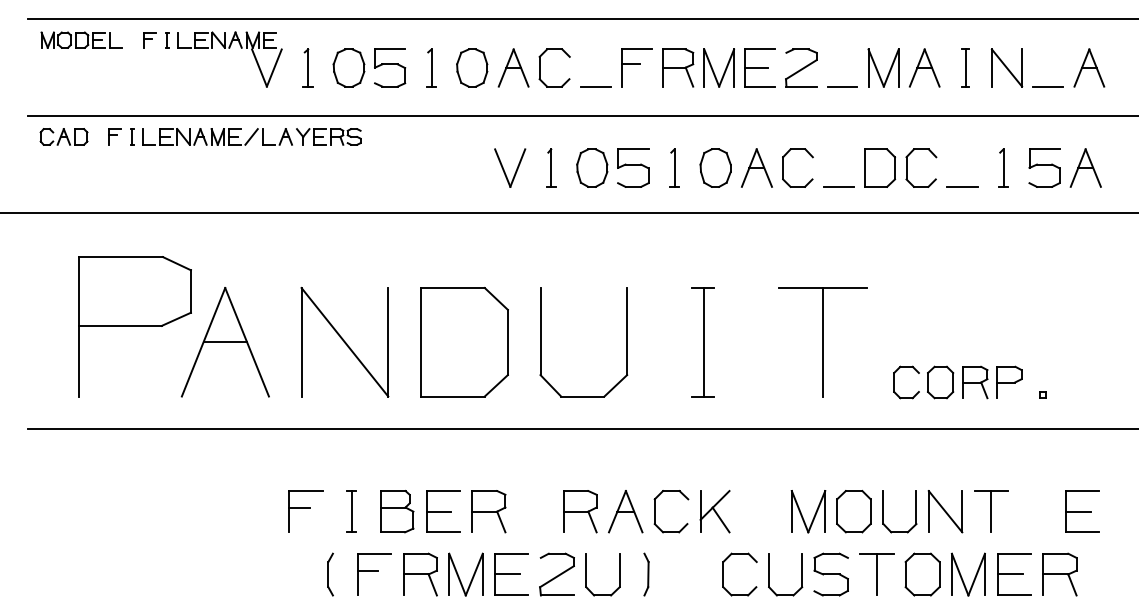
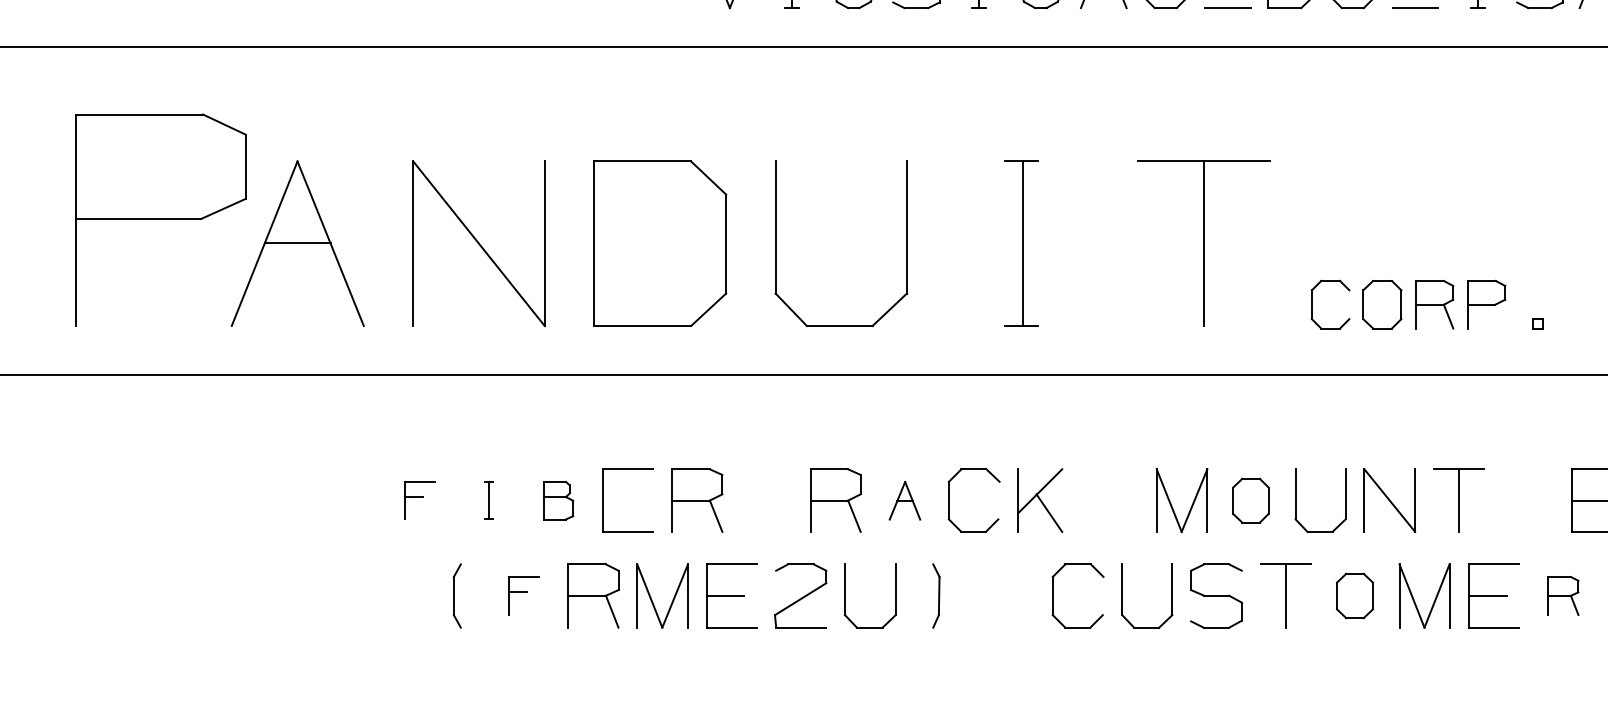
part: (305, 511) -> (419, 500), size x0.6
part: (351, 511) -> (488, 500), size x0.6
part: (397, 511) -> (558, 500), size x0.6
line: (438, 511) -> (620, 500), removed
part: (625, 511) -> (904, 500), size x0.6
part: (853, 511) -> (1250, 500), size x0.7
part: (374, 574) -> (523, 595), size x0.6
part: (922, 574) -> (1354, 595), size x0.7
part: (1059, 574) -> (1562, 595), size x0.6

